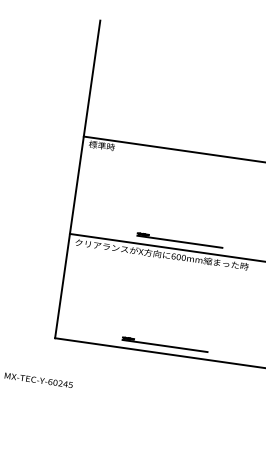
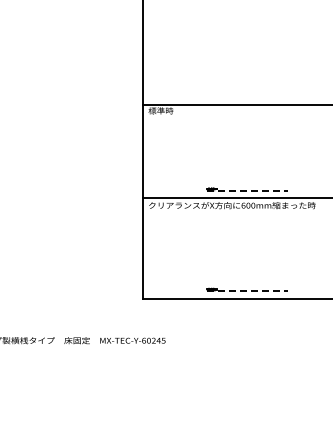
line: (179, 242) -> (247, 191), solid -> dashed
line: (165, 346) -> (247, 291), solid -> dashed

